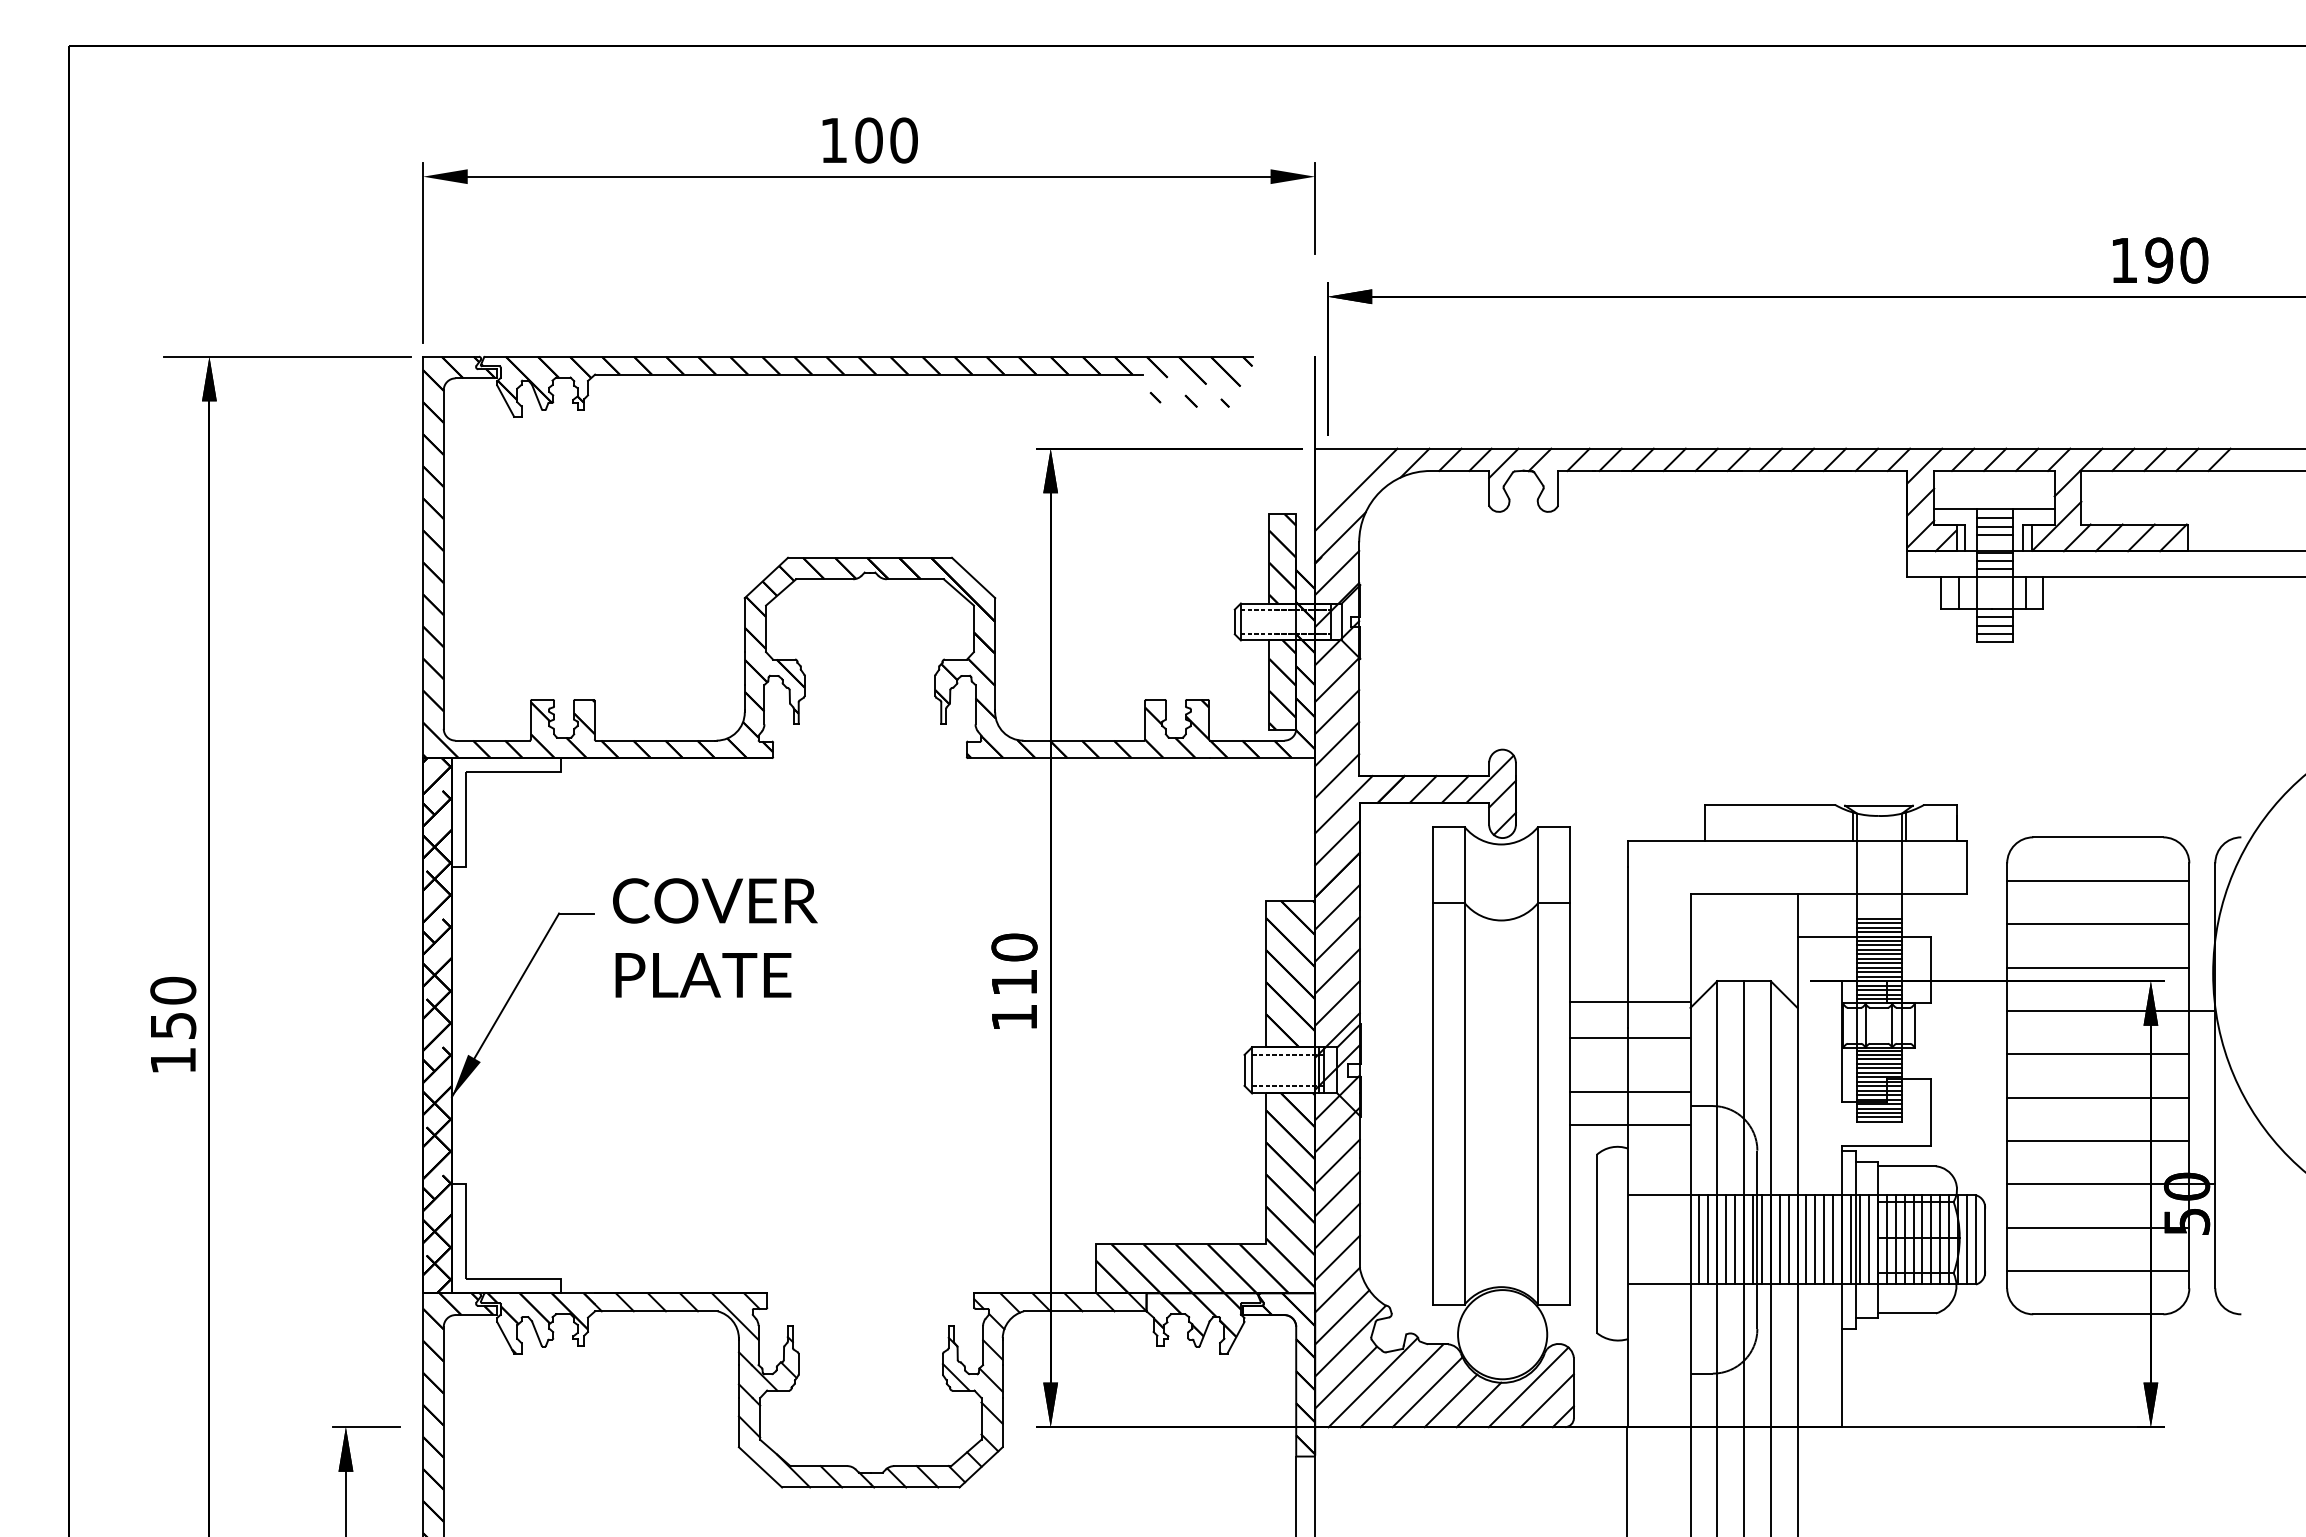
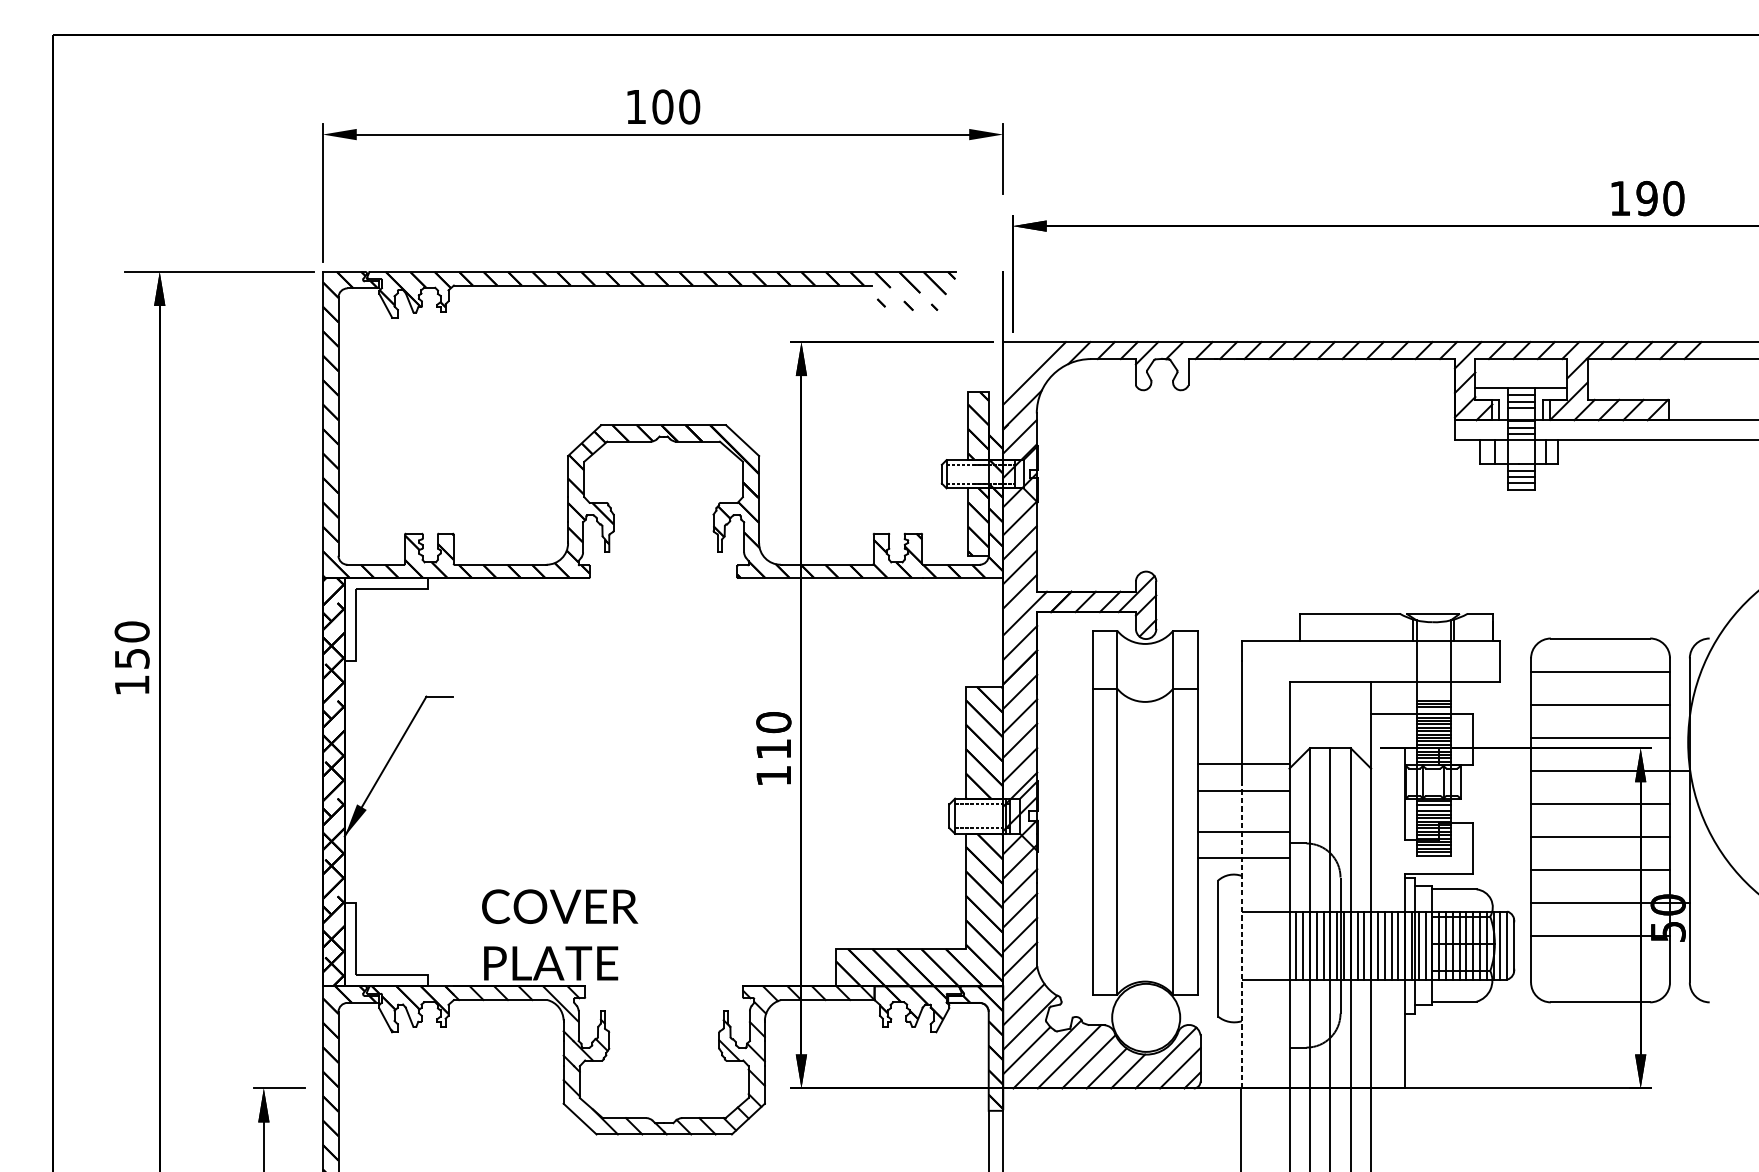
line: (1879, 932) -> (1433, 711), removed
text: (715, 937) -> (560, 934), moved
text: (173, 1024) -> (132, 657), moved
line: (1879, 1059) -> (1433, 807), removed
line: (1628, 1227) -> (1242, 936), solid -> dashed
line: (2098, 1270) -> (1600, 968), removed

